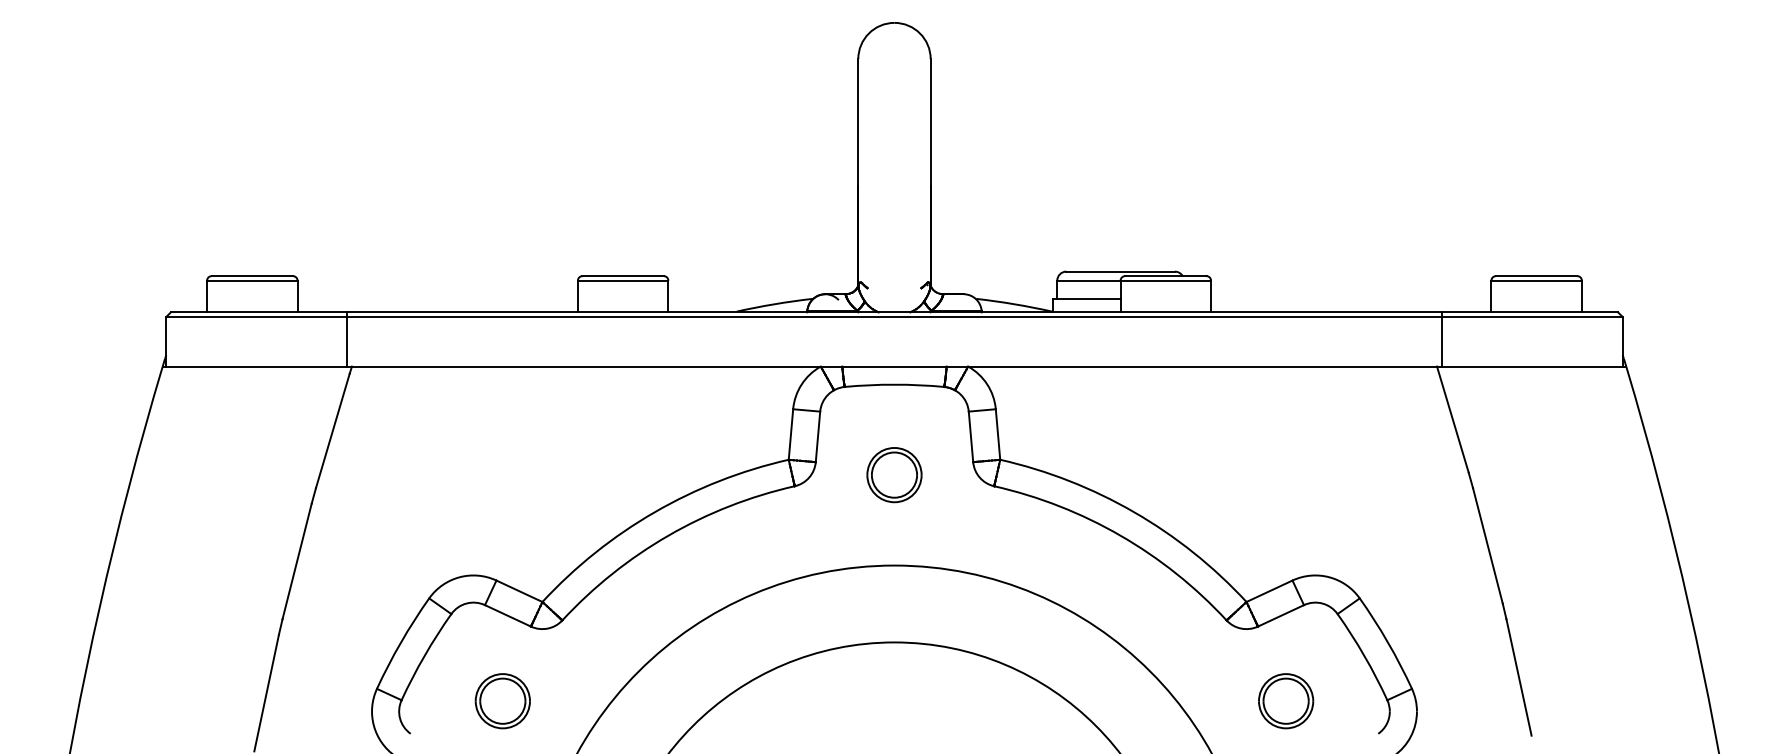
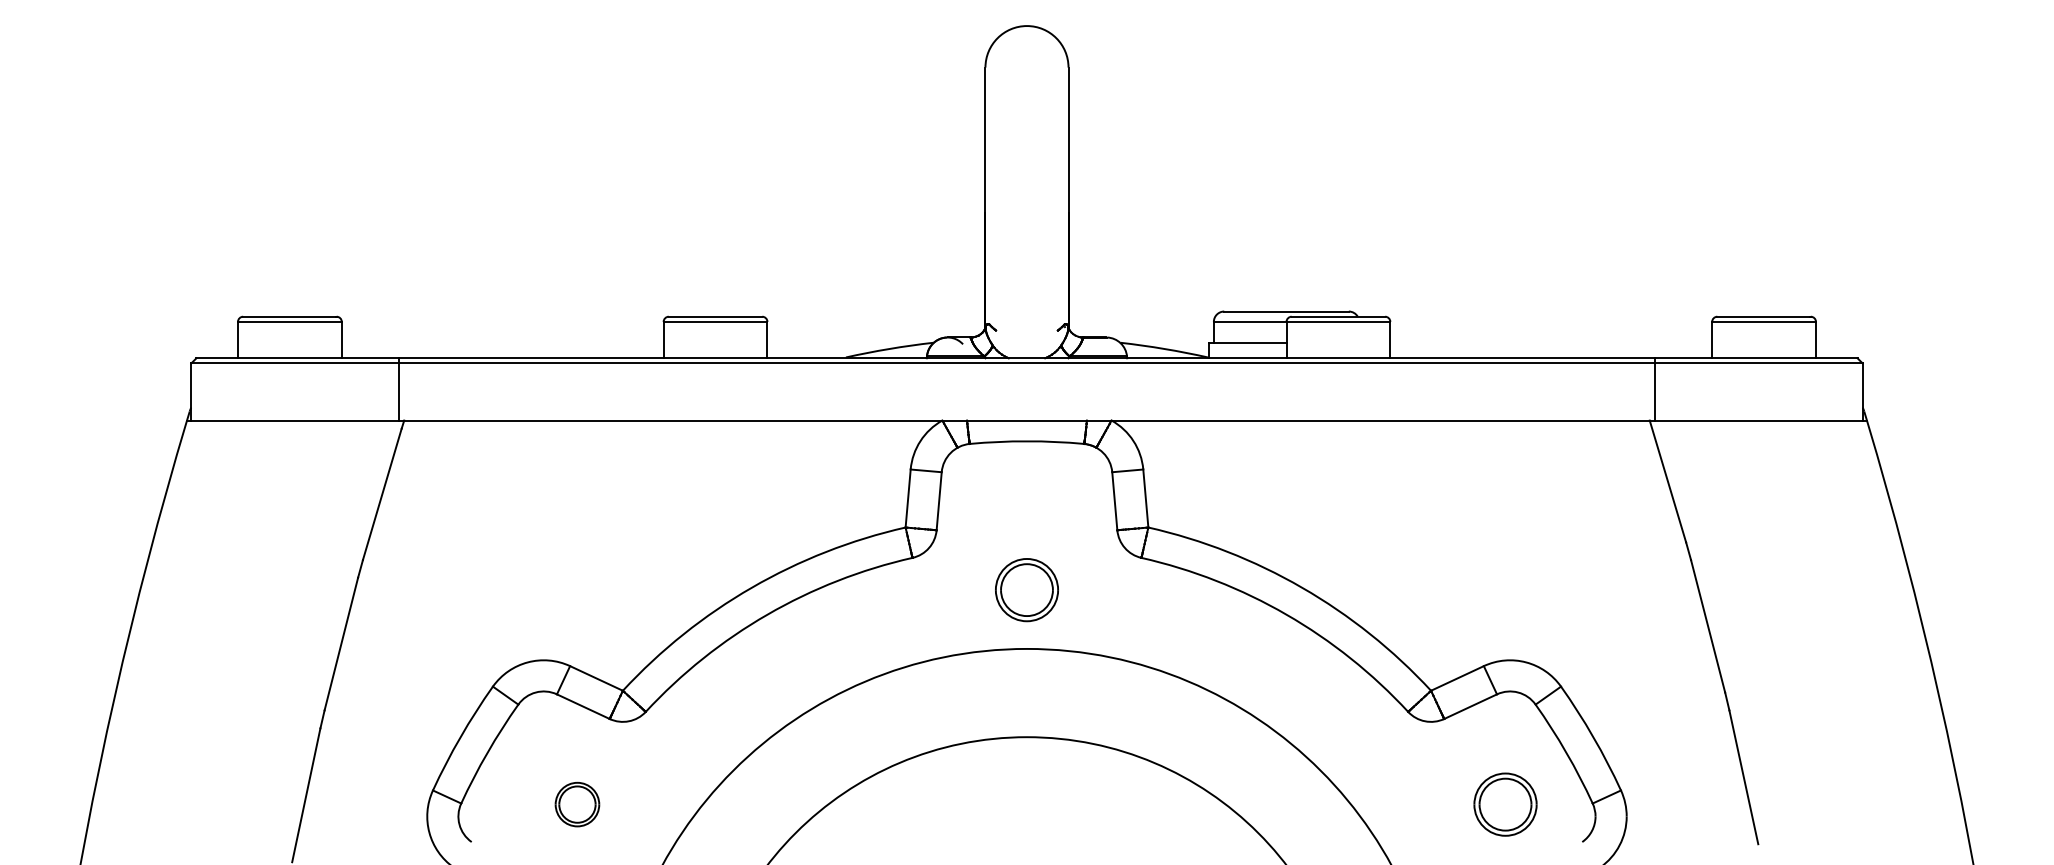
part: (894, 475) -> (1026, 590), moved
part: (502, 701) -> (577, 804), size x0.7
part: (1286, 701) -> (1505, 804), moved

